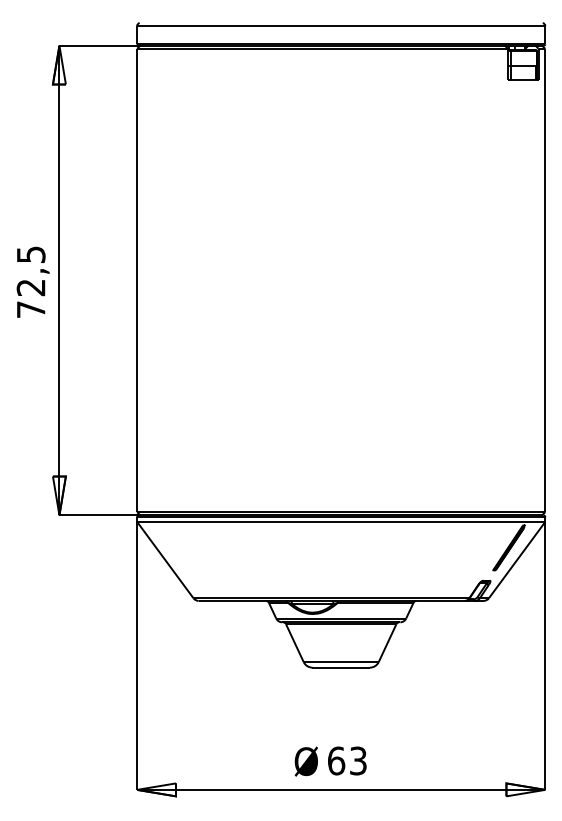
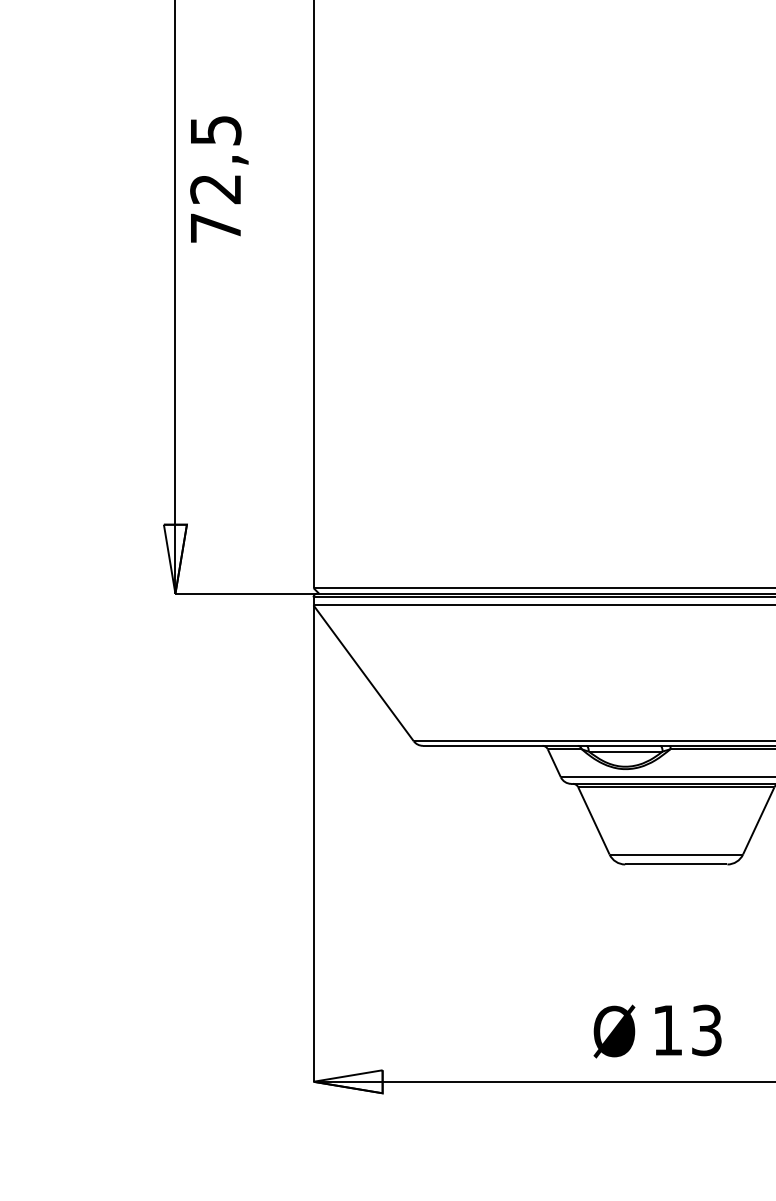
text: (32, 281) -> (218, 178), moved
text: (336, 760) -> (667, 1029), 63 -> 13

